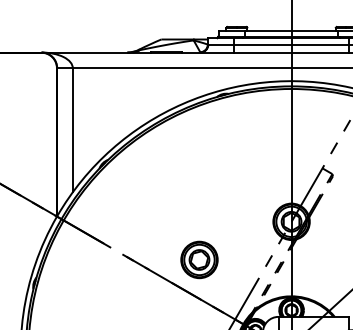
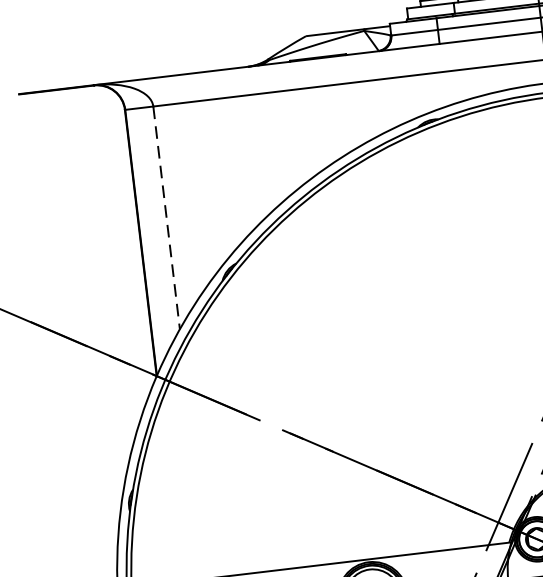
line: (72, 130) -> (166, 218), solid -> dashed
part: (199, 259) -> (421, 422), removed

